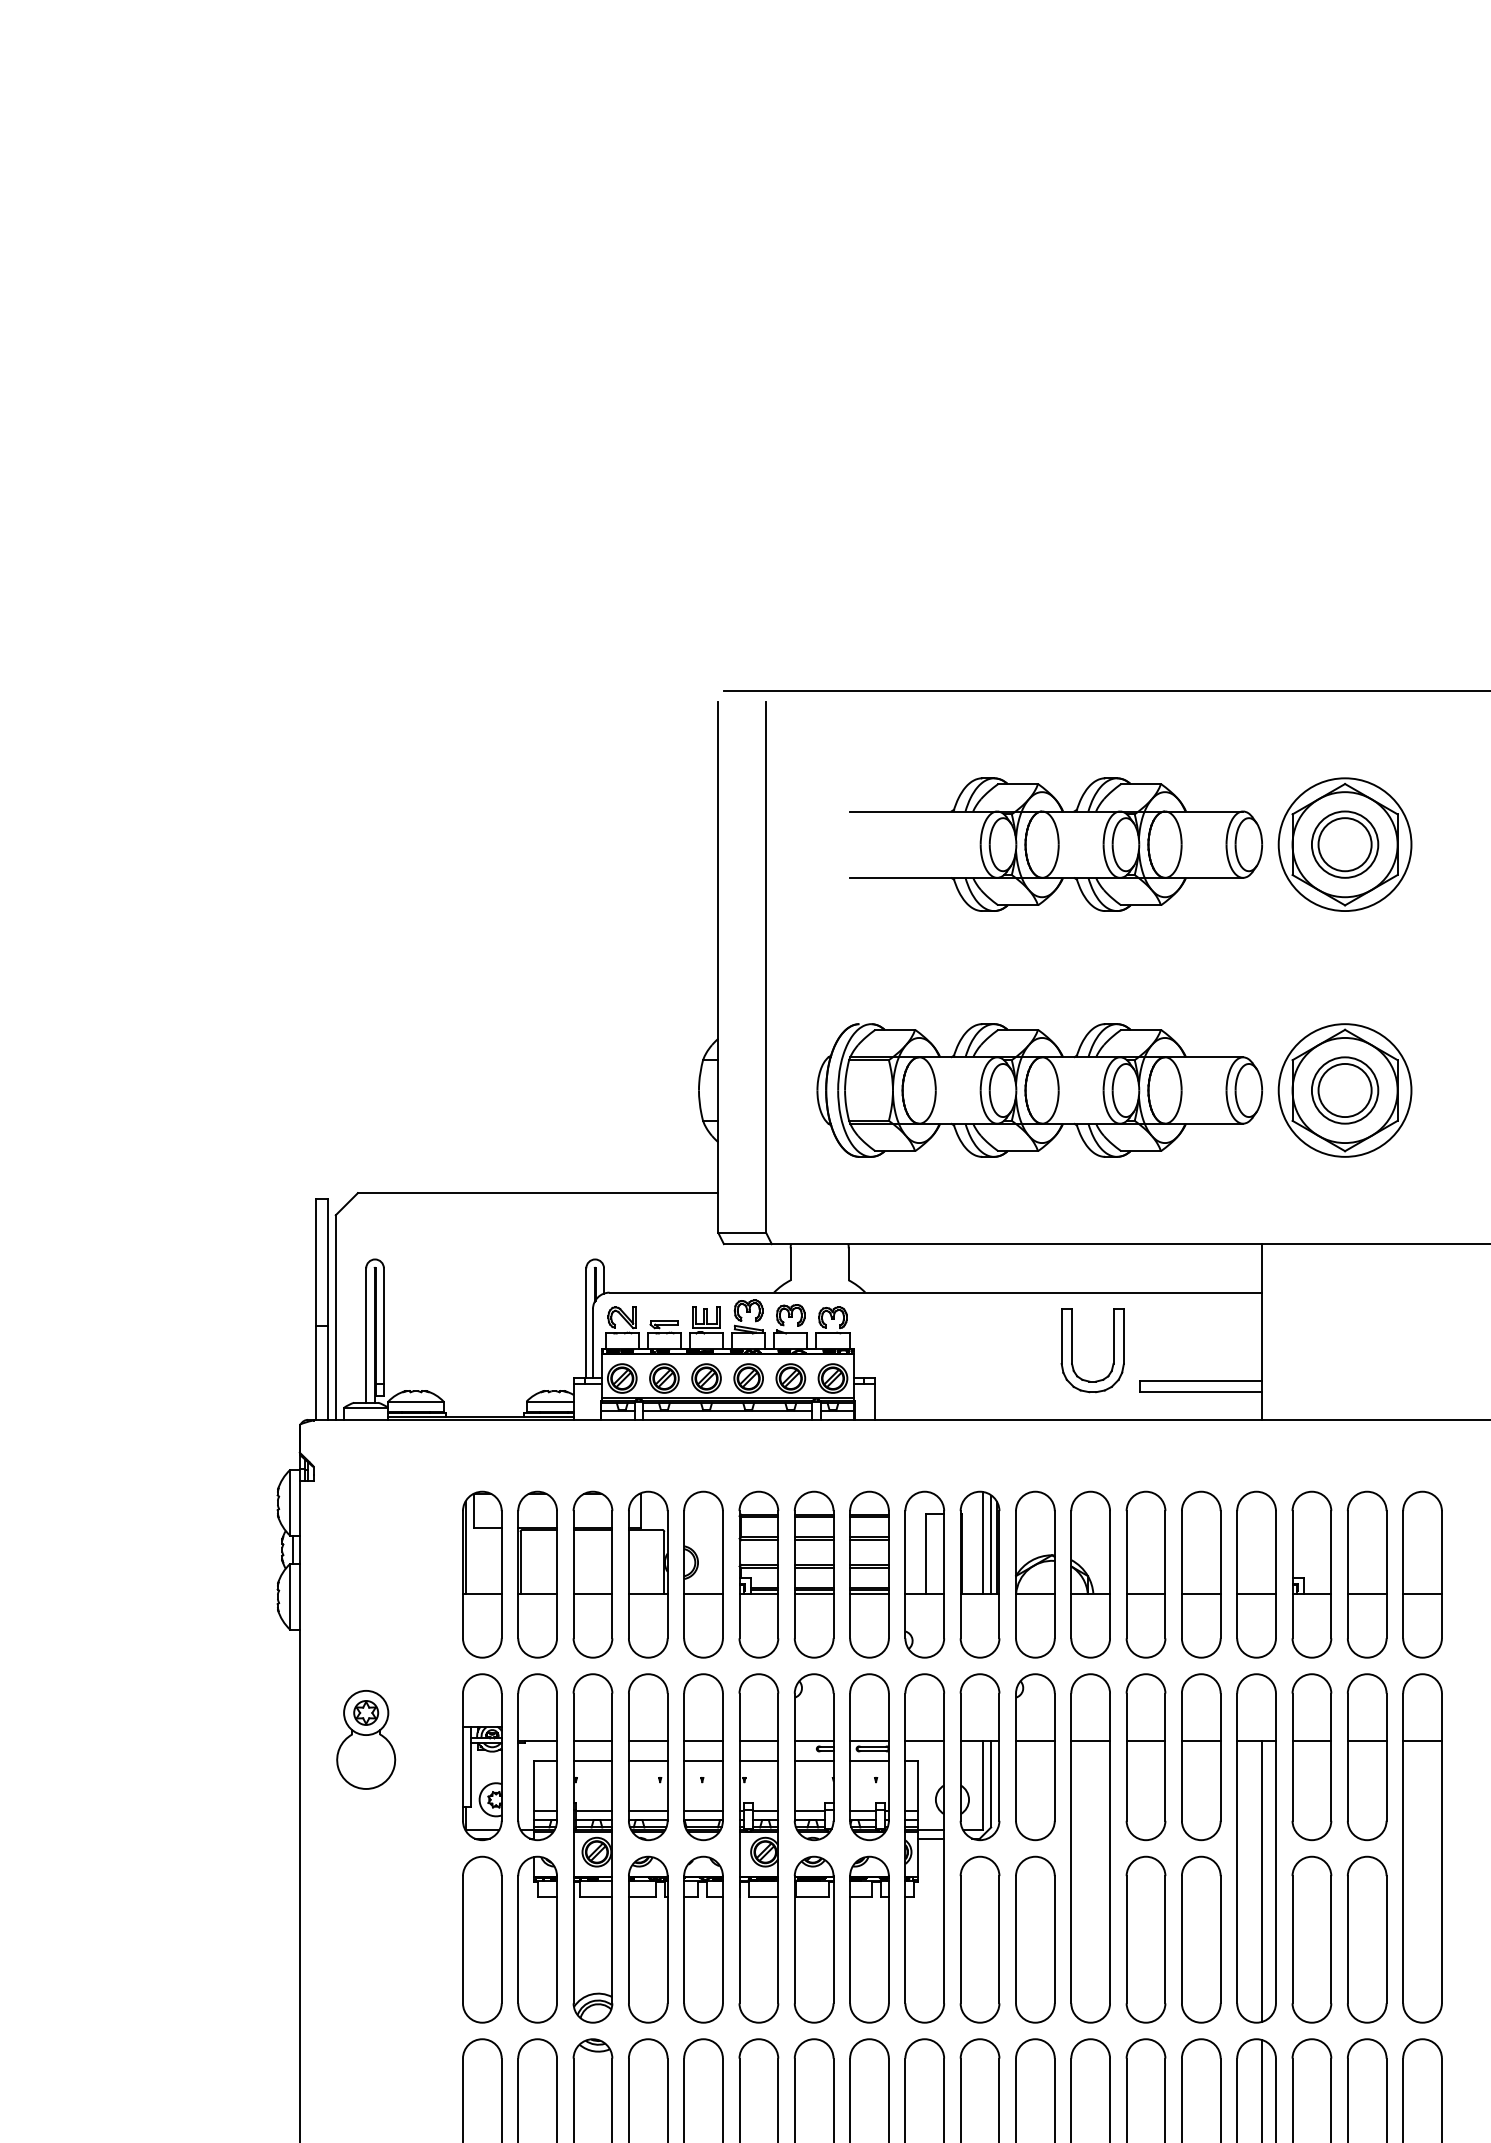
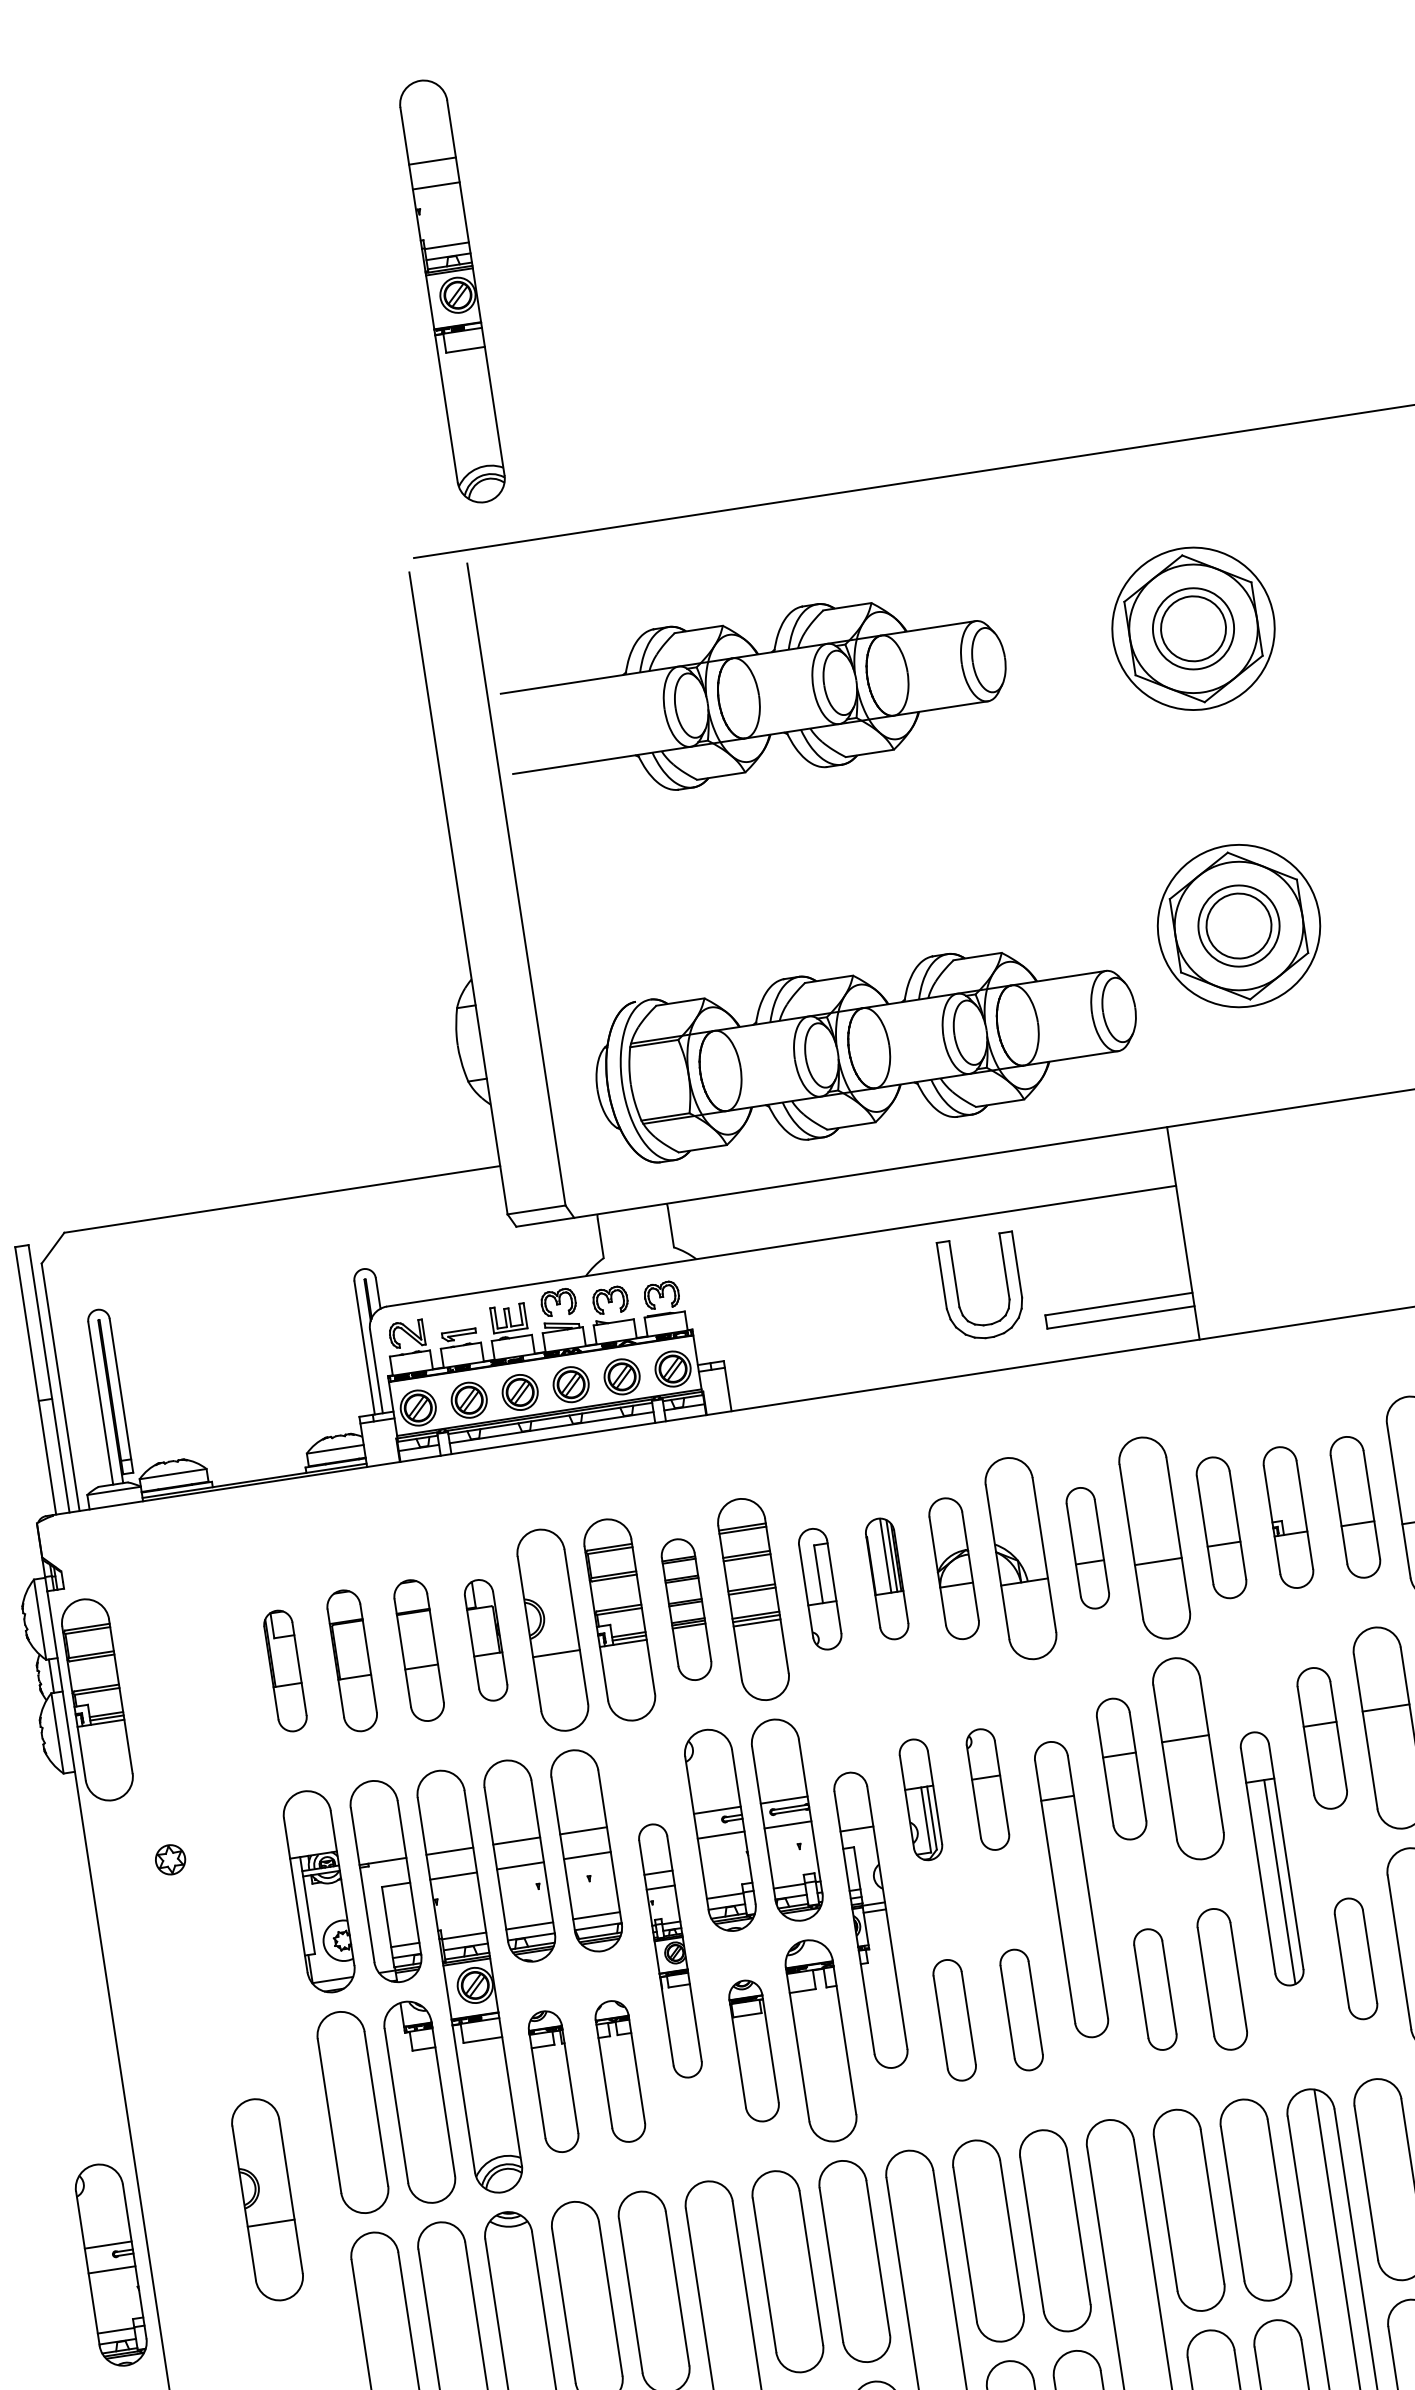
part: (787, 480) -> (451, 291), added
part: (1055, 844) -> (755, 695), moved
part: (1039, 1090) -> (866, 1048), moved
part: (326, 1574) -> (96, 1699), added
part: (482, 1574) -> (285, 1670), size x0.6
part: (537, 1574) -> (352, 1660), size x0.7
part: (592, 1574) -> (418, 1650), size x0.7
part: (648, 1574) -> (486, 1640), size x0.6
part: (813, 1574) -> (685, 1609), size x0.7
part: (924, 1574) -> (819, 1589), size x0.6
part: (979, 1574) -> (886, 1578), size x0.6
part: (1035, 1574) -> (954, 1568), size x0.7
part: (1145, 1574) -> (1087, 1548), size x0.6
part: (1256, 1574) -> (1221, 1527), size x0.7
part: (1311, 1574) -> (1287, 1517), size x0.7
part: (1367, 1574) -> (1355, 1507), size x0.7
part: (366, 1739) -> (175, 1891), removed
part: (979, 1757) -> (920, 1800), size x0.6
part: (1035, 1757) -> (988, 1789), size x0.6
part: (1145, 1757) -> (1121, 1769), size x0.7
part: (1311, 1757) -> (1321, 1738), size x0.7
part: (758, 1848) -> (669, 1951), size x0.6
part: (924, 1848) -> (870, 1920), size x0.7
part: (1090, 1848) -> (1071, 1889), size x0.7
part: (1256, 1848) -> (1272, 1858), size x0.6
part: (648, 1939) -> (553, 2081), size x0.7
part: (703, 1939) -> (620, 2071), size x0.7
part: (813, 1939) -> (753, 2050), size x0.7
part: (979, 1939) -> (954, 2020), size x0.6
part: (1035, 1939) -> (1021, 2009), size x0.6
part: (1145, 1939) -> (1154, 1989), size x0.6
part: (1201, 1939) -> (1222, 1979), size x0.7
part: (1311, 1939) -> (1355, 1958), size x0.6
part: (402, 1999) -> (267, 2199), added
part: (267, 2033) -> (110, 2265), added

